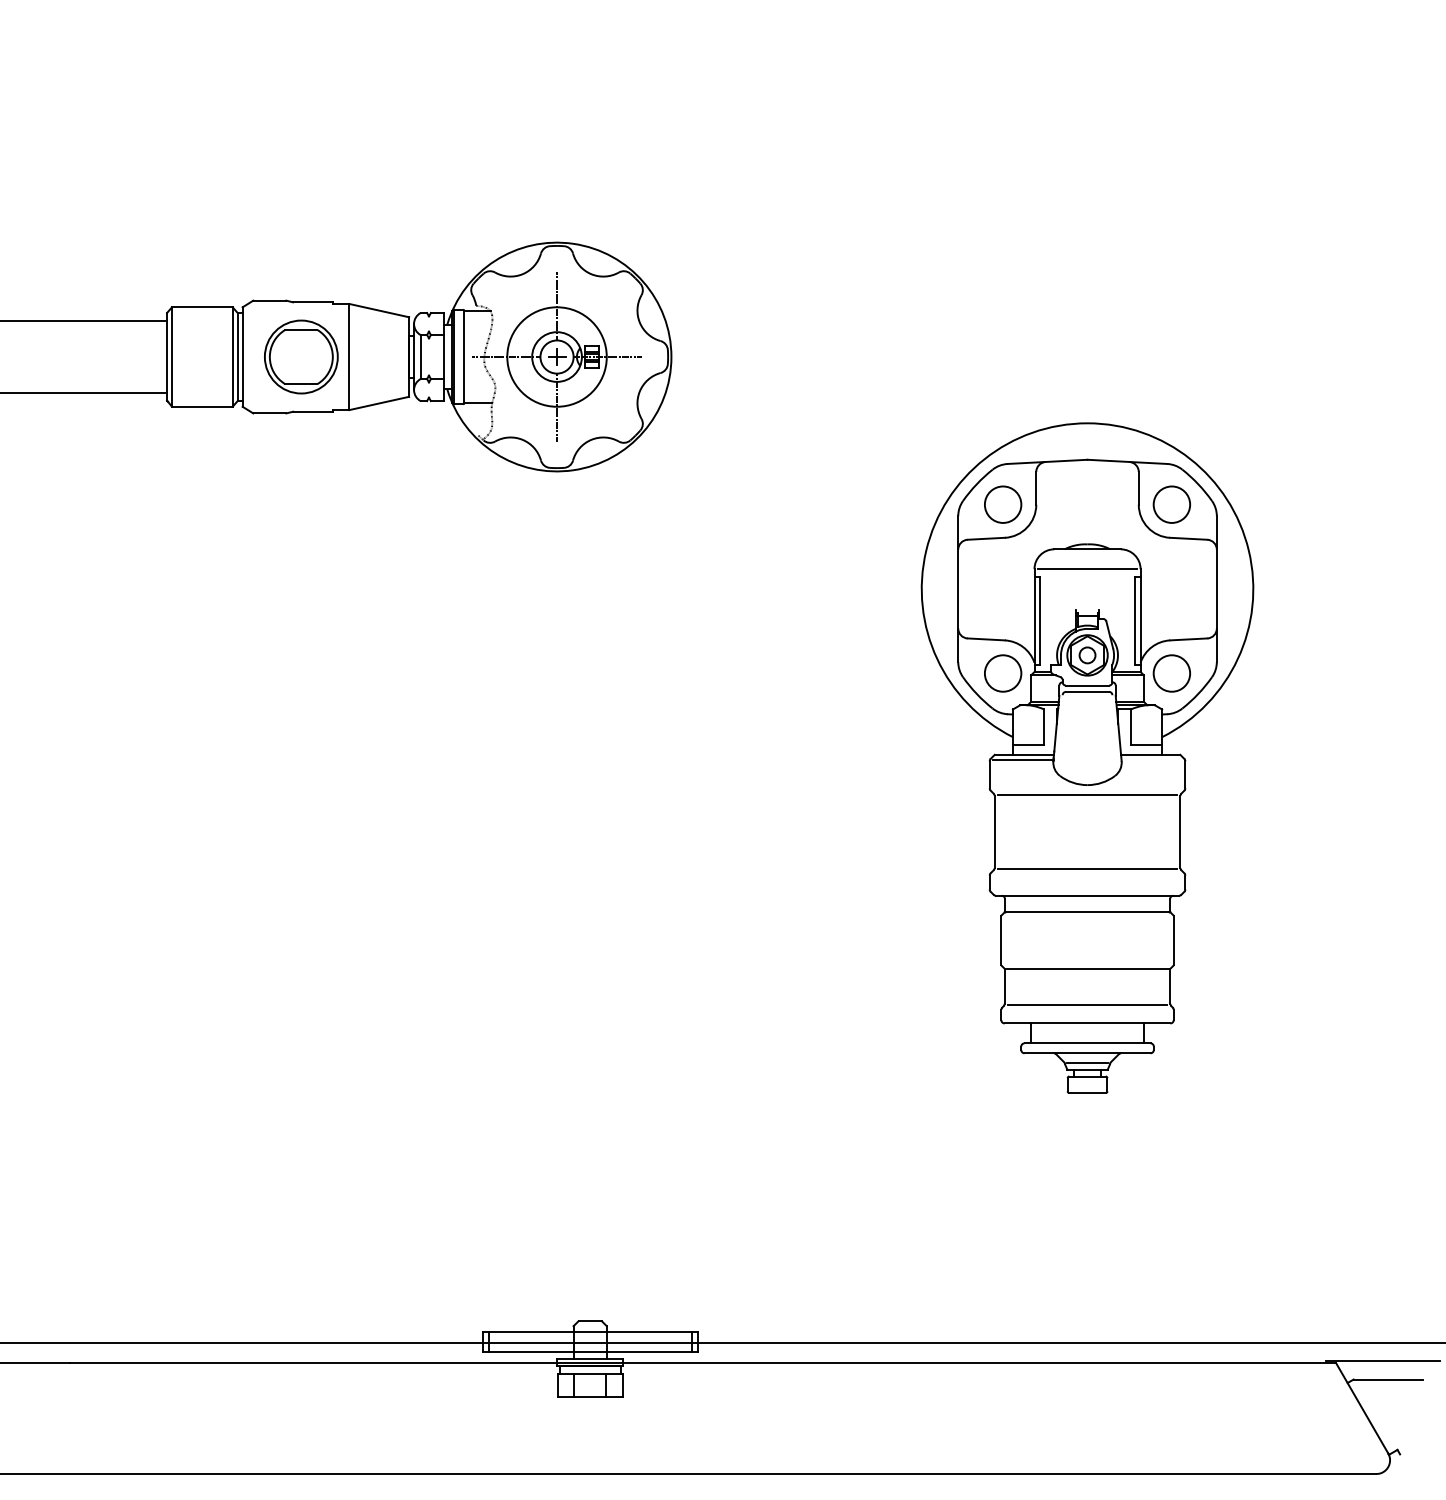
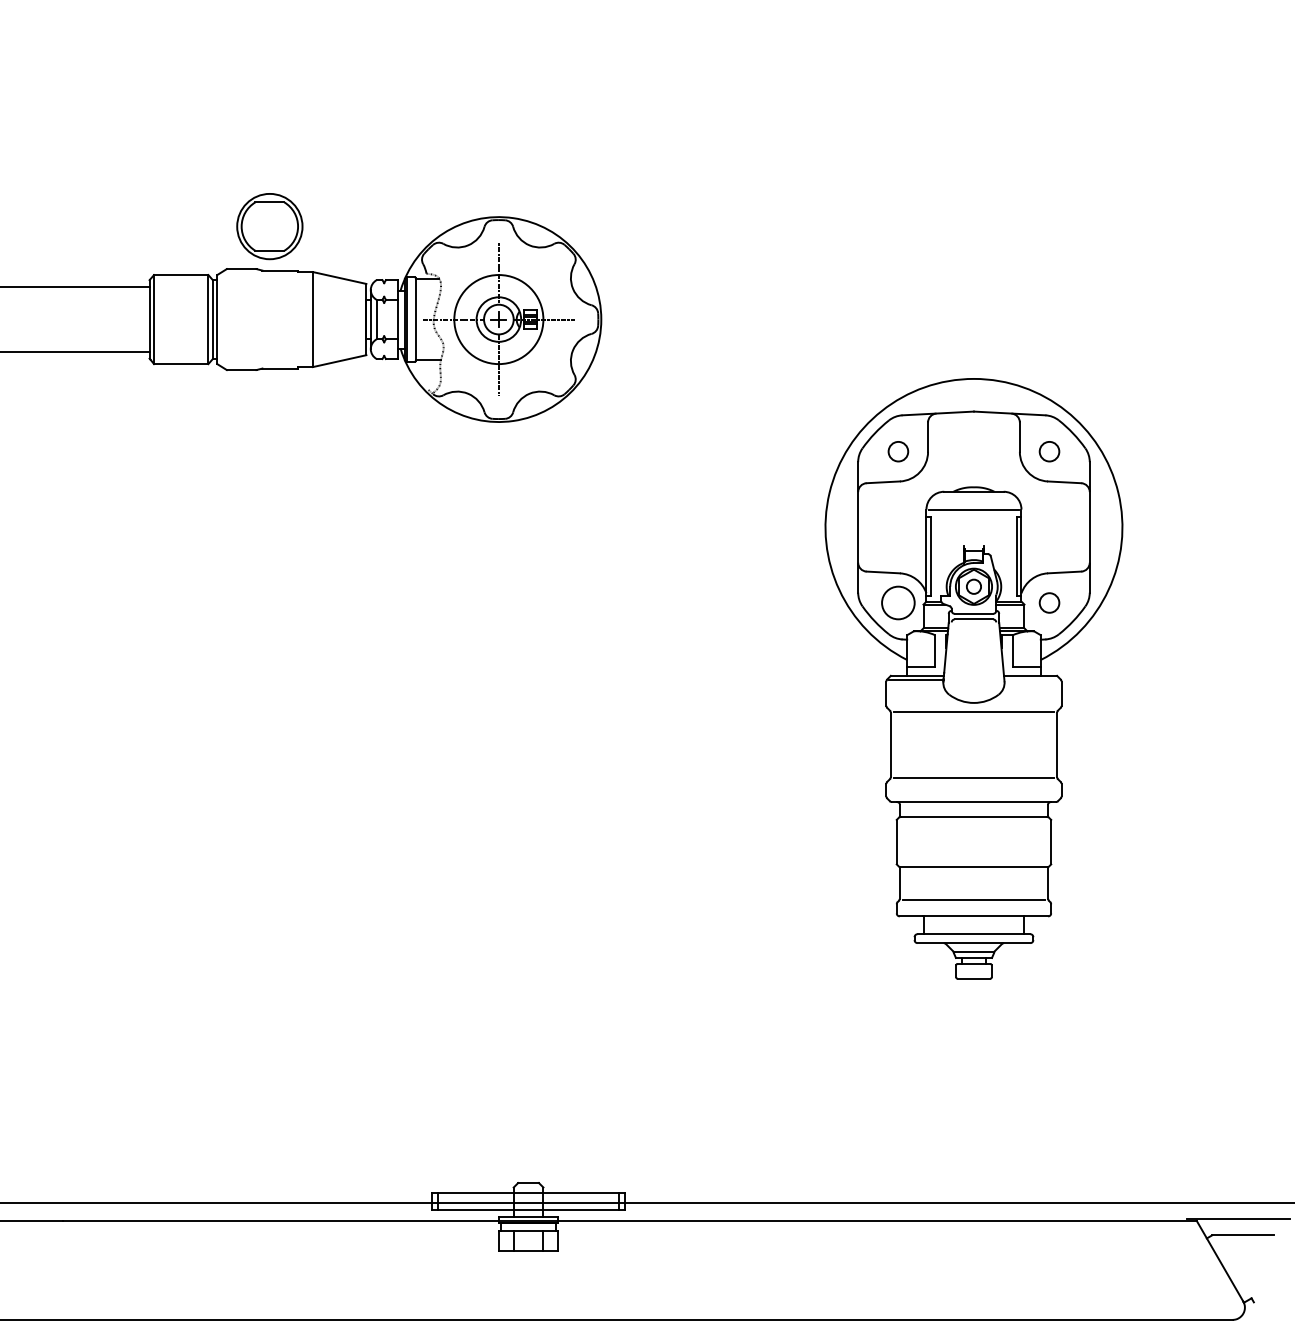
part: (300, 356) -> (269, 226), moved
circle: (1003, 504) -> (898, 451), size x0.6
circle: (1171, 504) -> (1049, 451), size x0.6
circle: (1171, 672) -> (1049, 602), size x0.6

